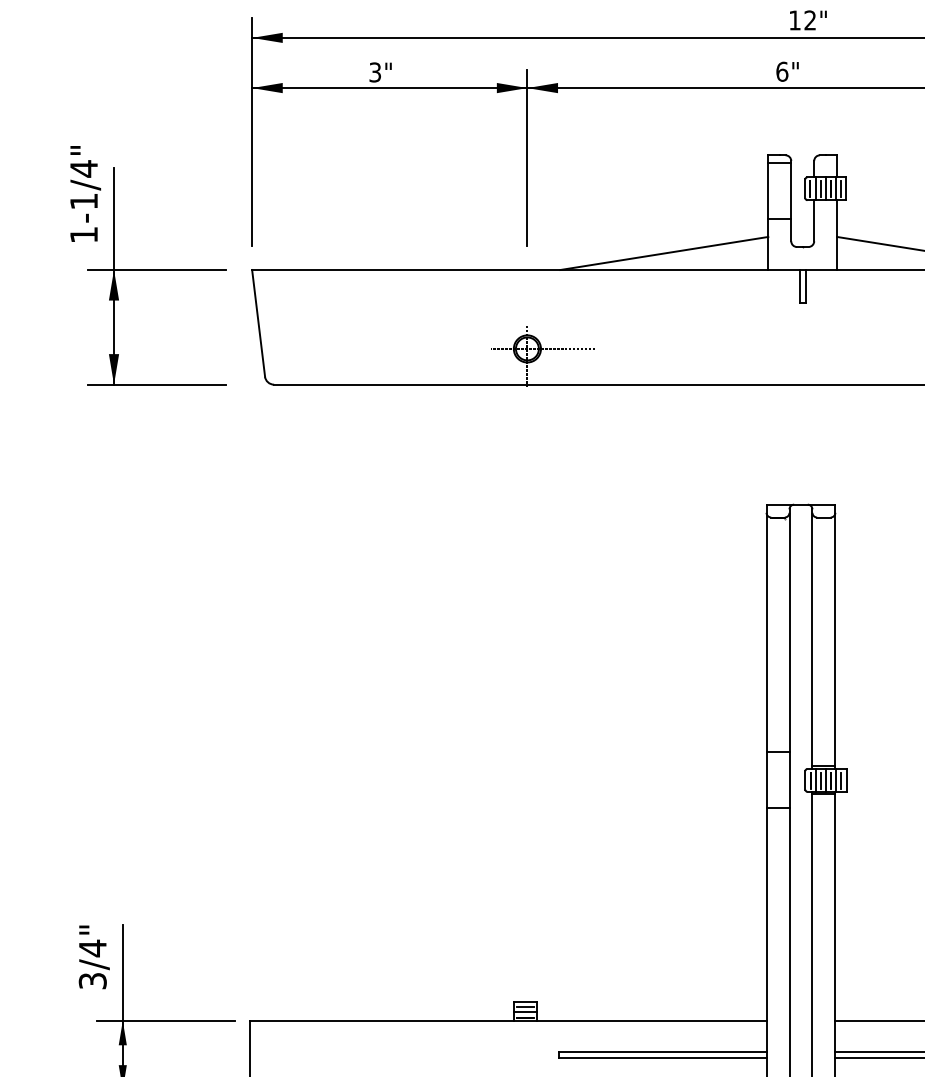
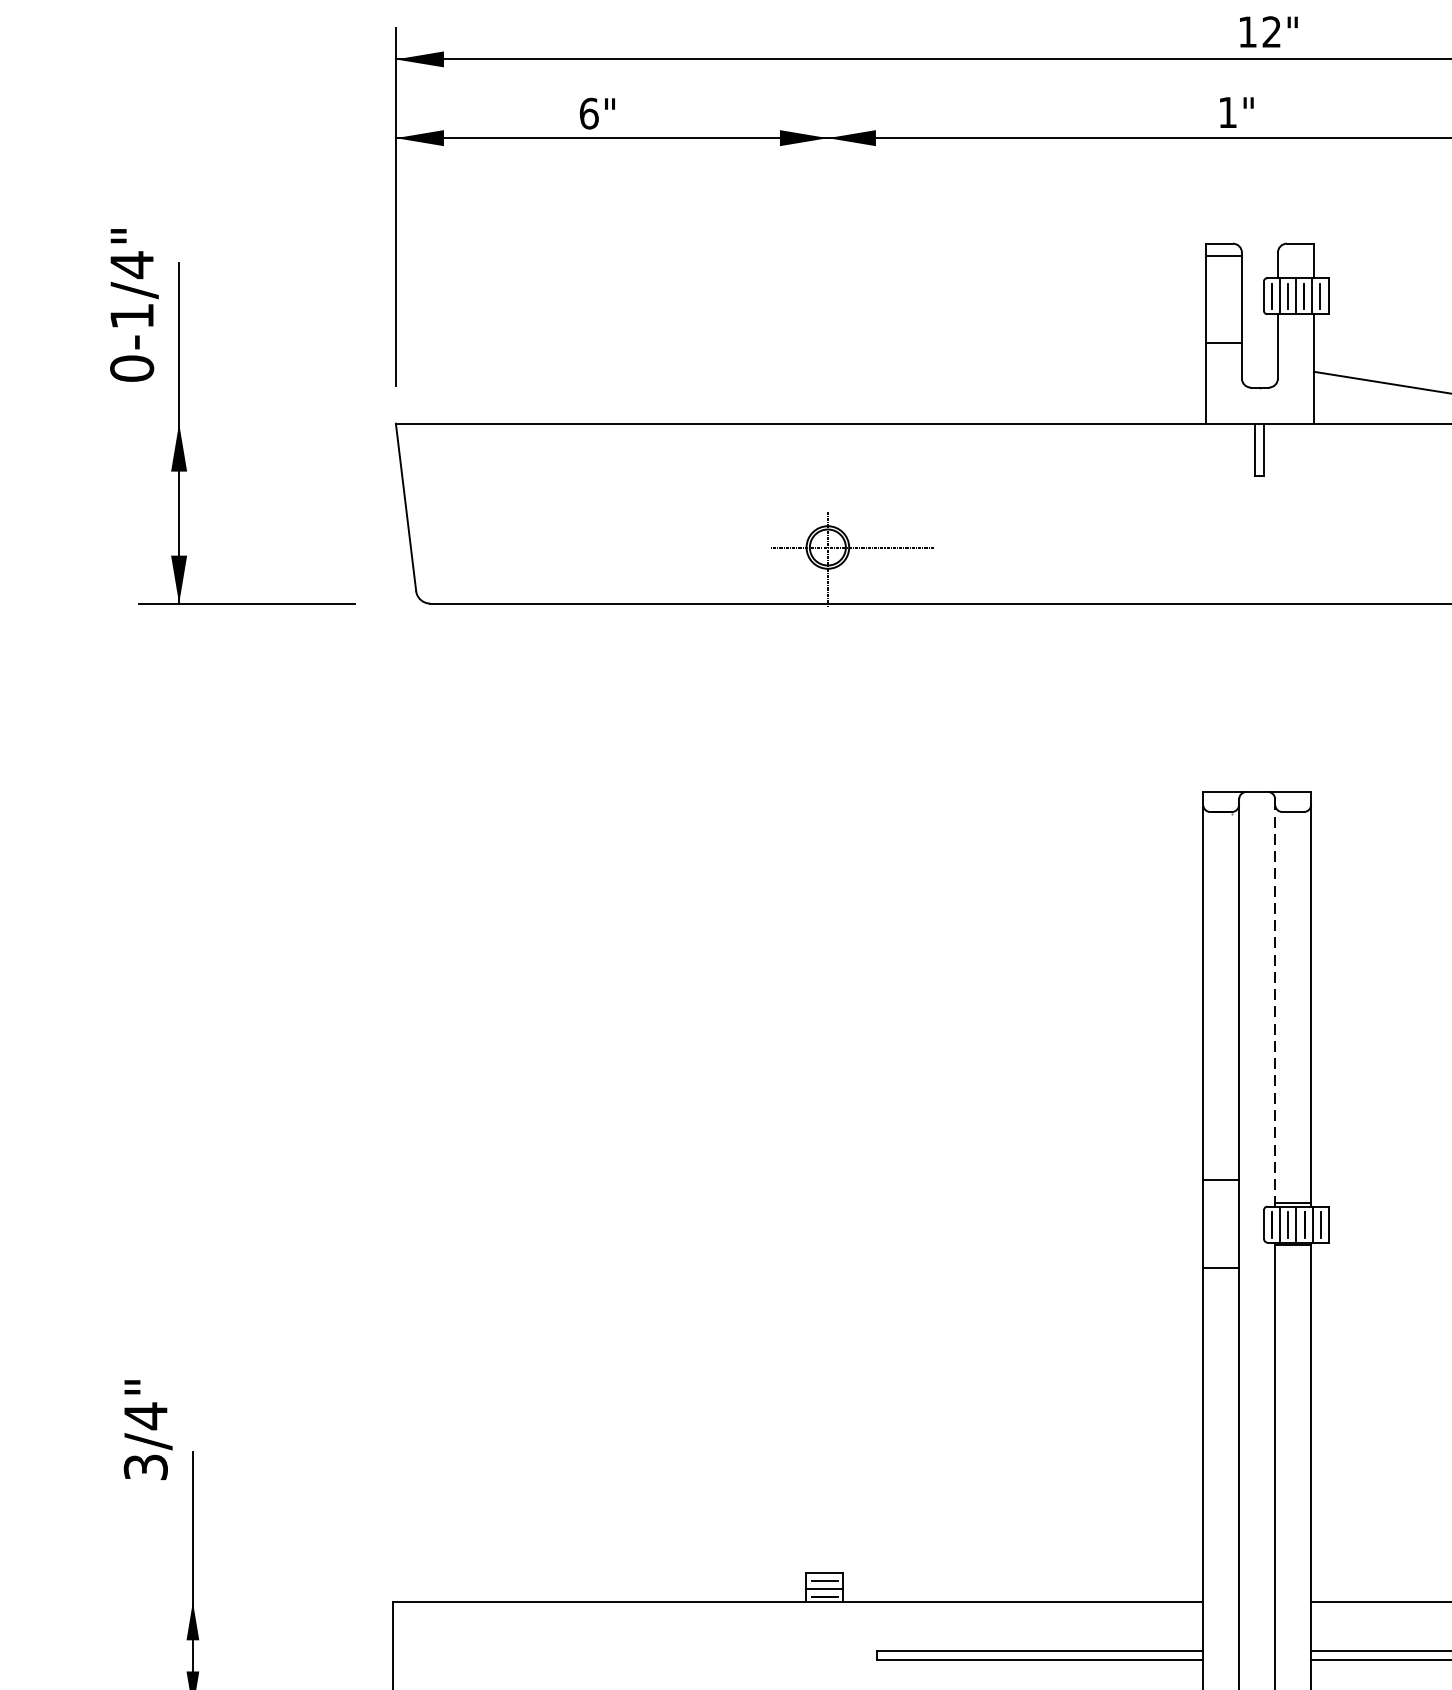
text: (782, 71) -> (1228, 112), 6" -> 1"
text: (375, 72) -> (589, 113), 3" -> 6"
line: (527, 157) -> (828, 247), removed
text: (84, 234) -> (132, 367), 1-1/4" -> 0-1/4"
line: (664, 253) -> (1042, 397), removed
line: (156, 270) -> (245, 424), removed
line: (812, 639) -> (1275, 1003), solid -> dashed
text: (93, 957) -> (146, 1430), moved
line: (165, 1020) -> (259, 1601), removed

